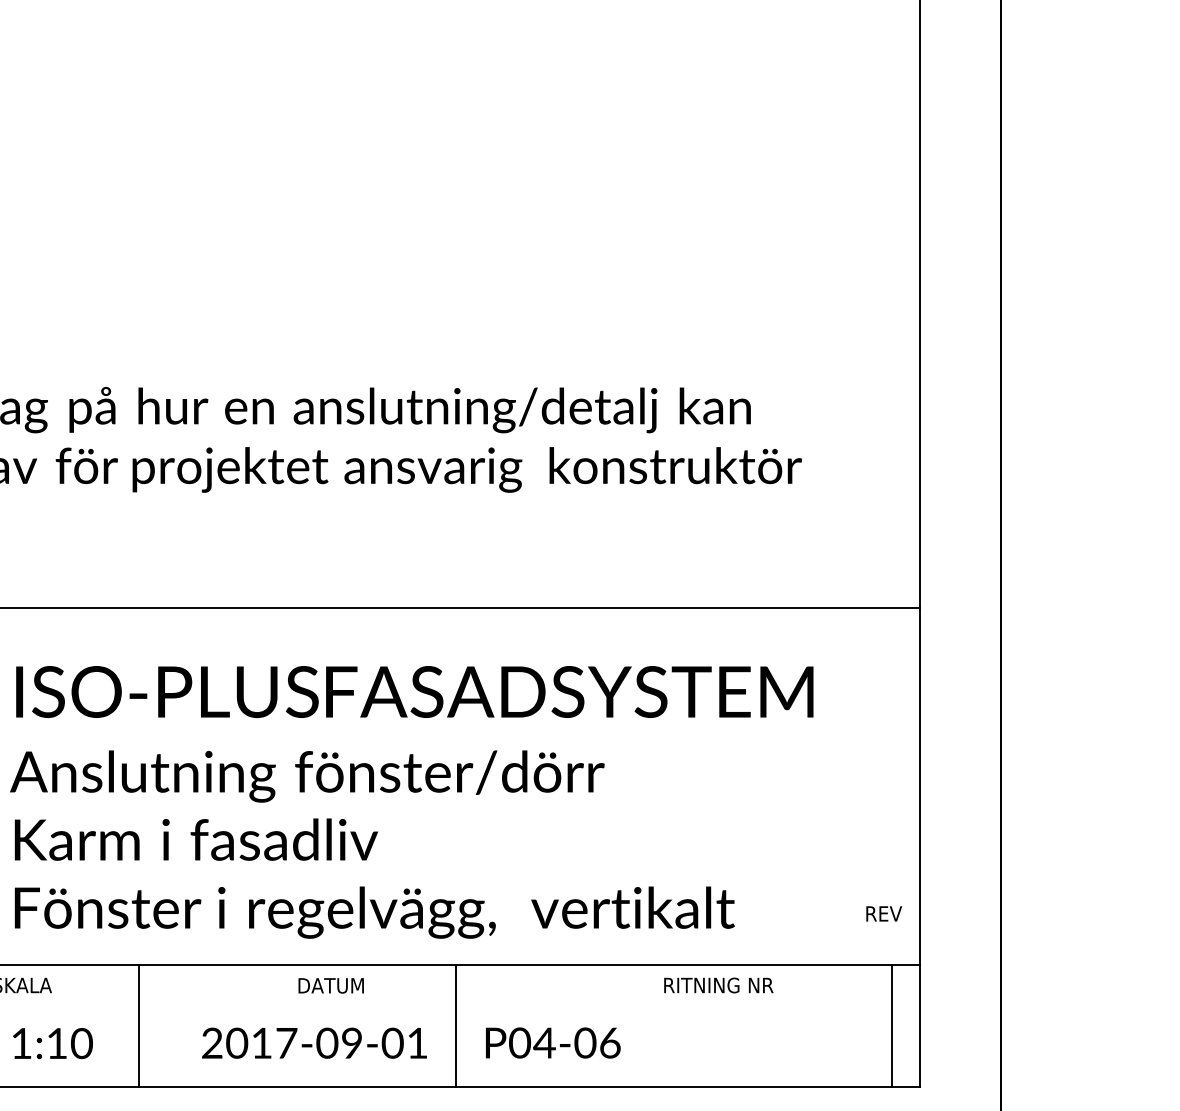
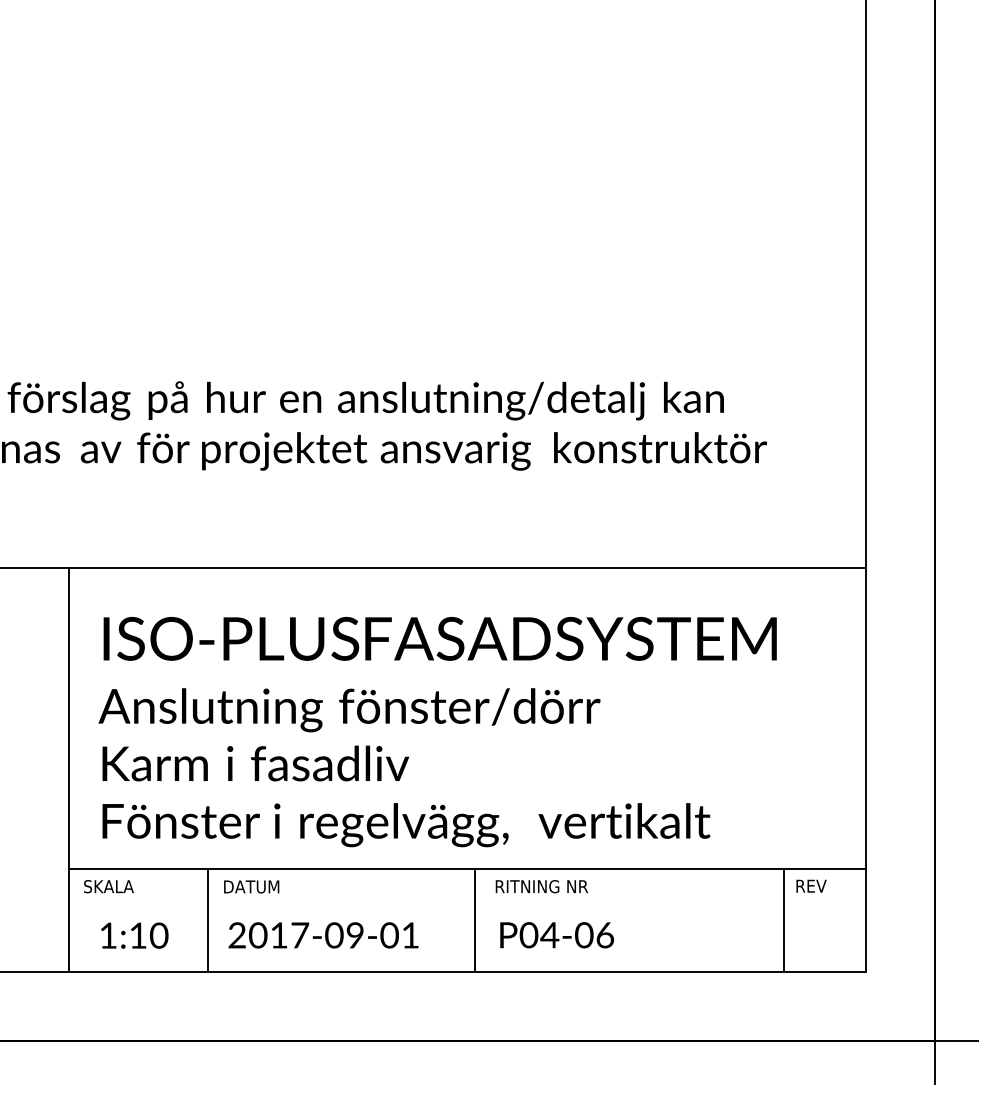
text: (884, 913) -> (811, 885), moved
text: (331, 985) -> (251, 886), moved
text: (718, 985) -> (541, 886), moved
line: (891, 1025) -> (783, 920), moved
text: (314, 1043) -> (323, 935), moved

